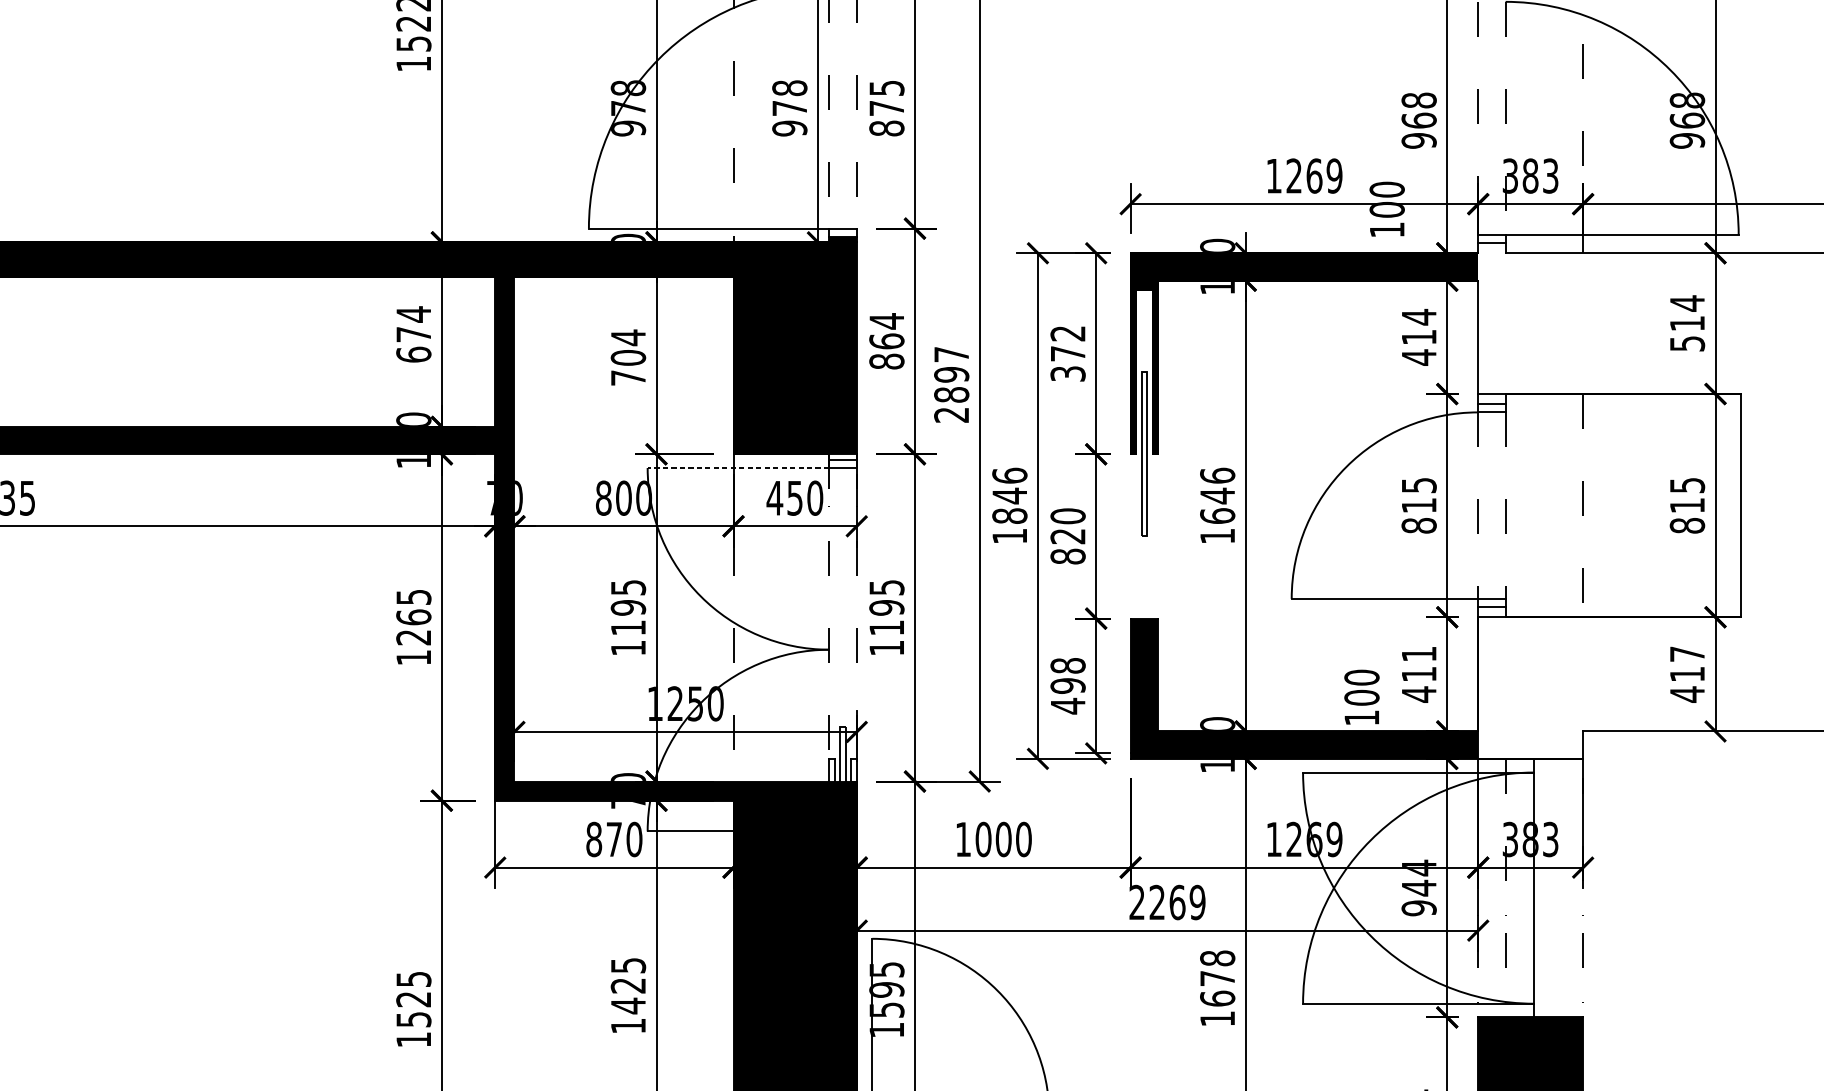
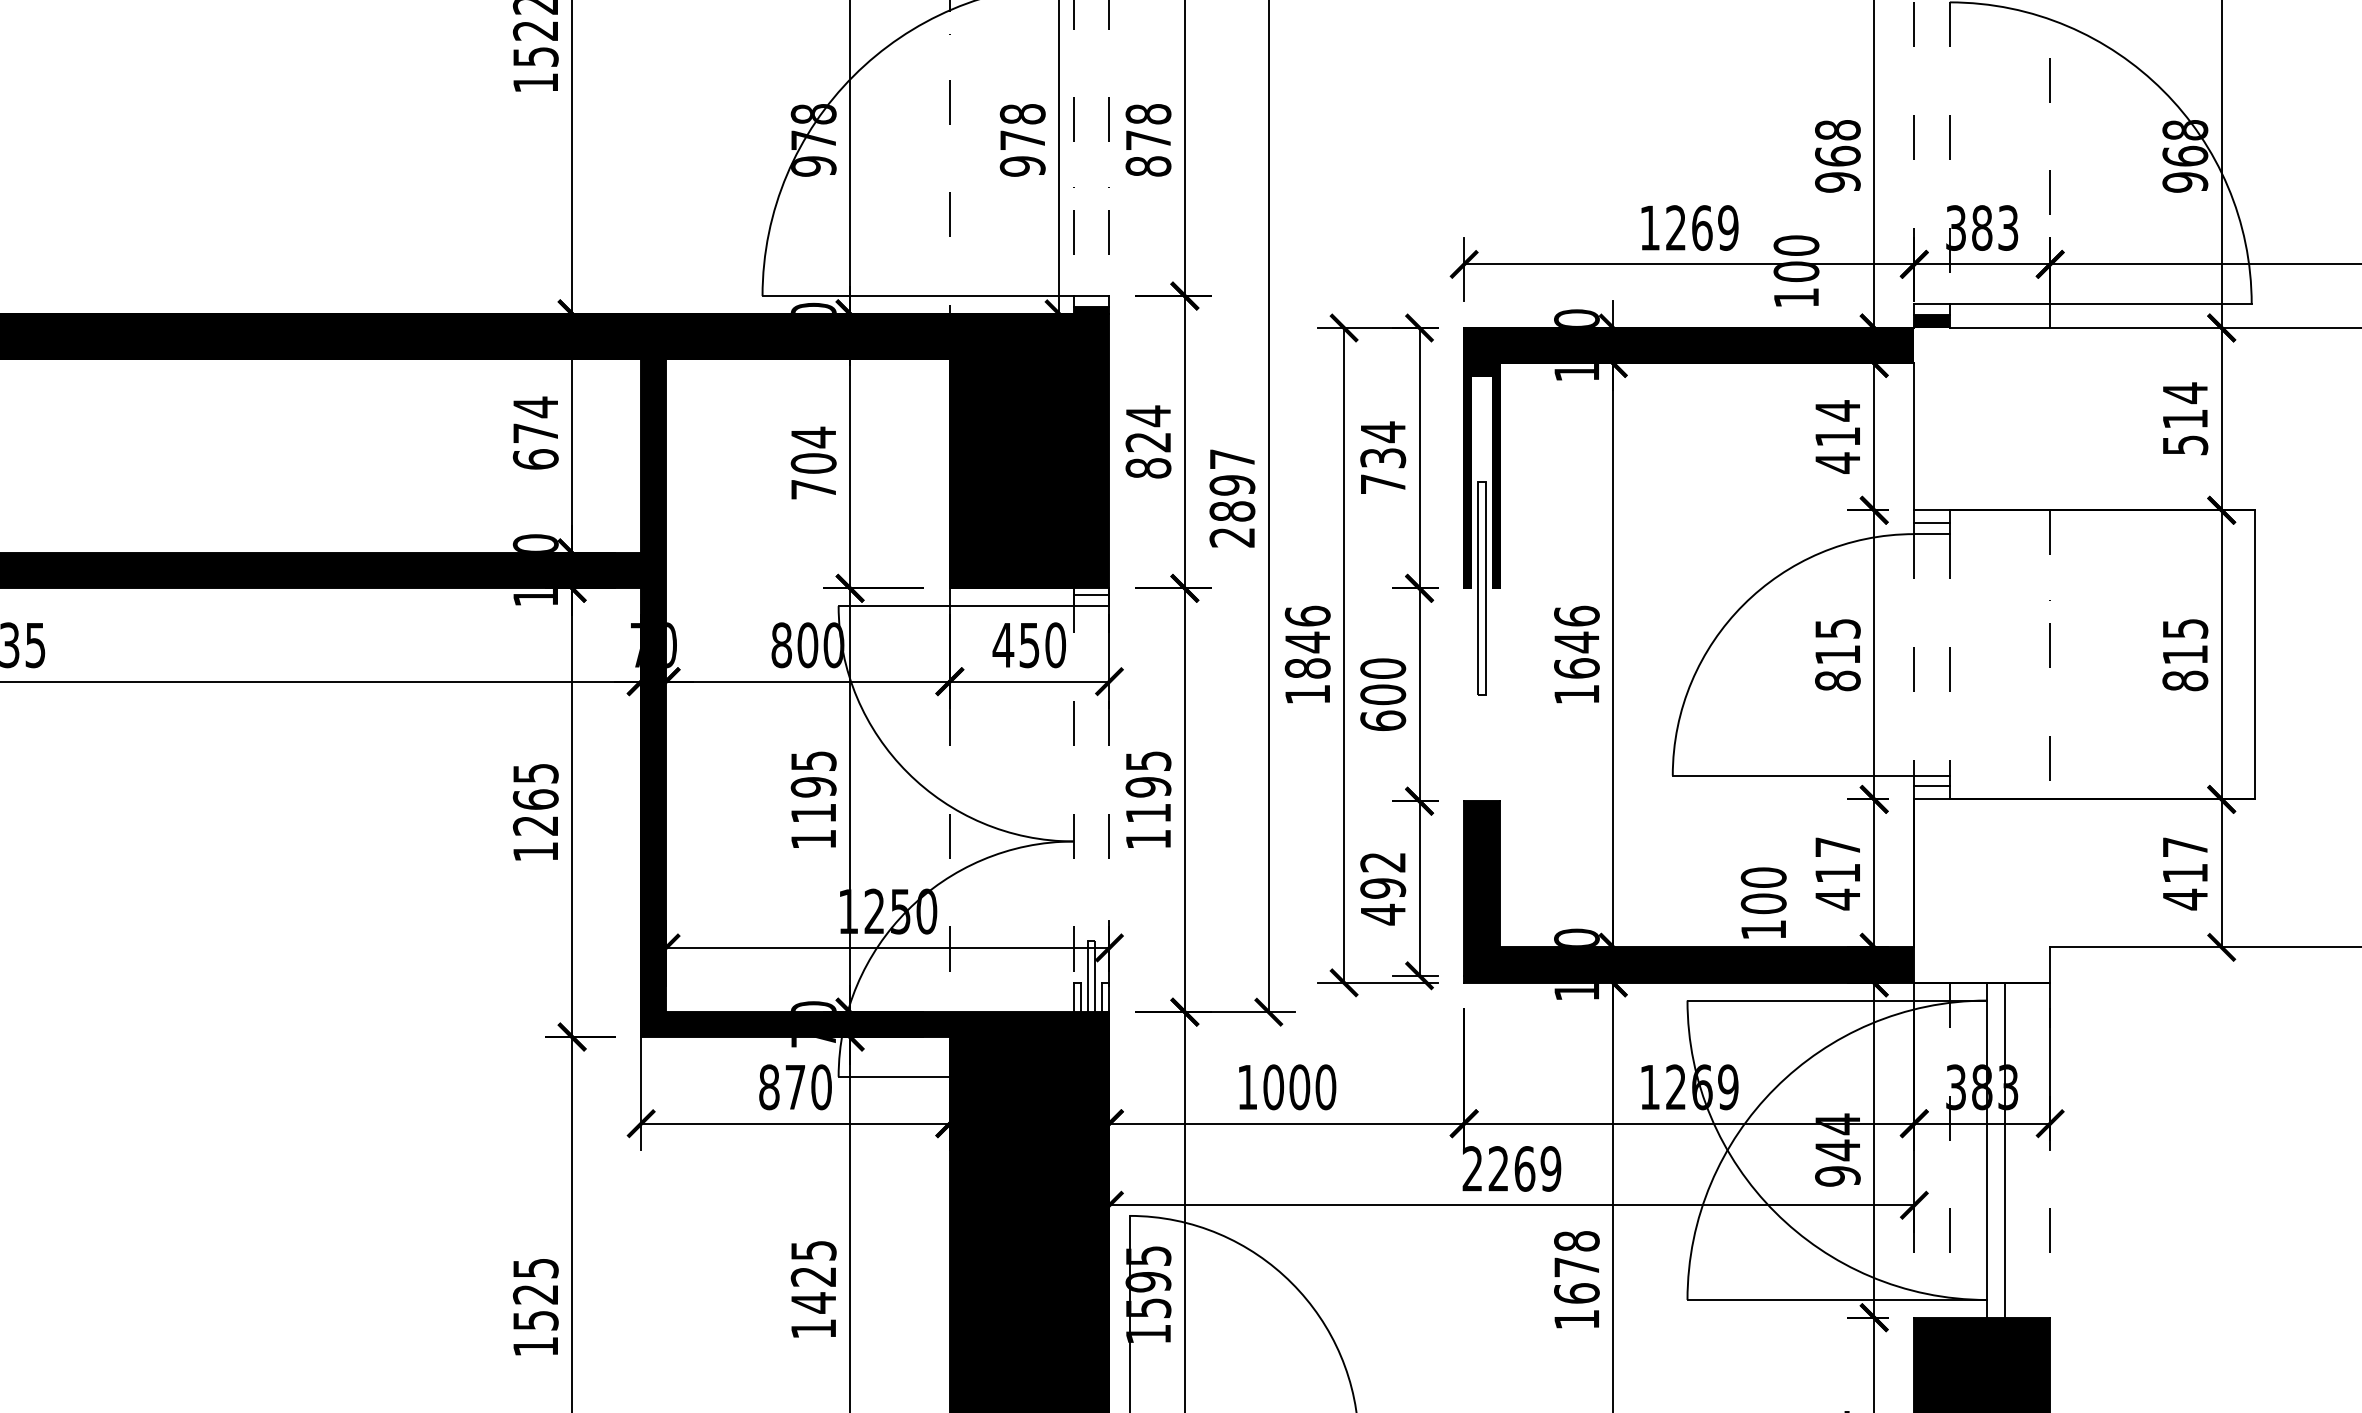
text: (886, 88) -> (1148, 114), 875 -> 878
fill: (1491, 248) -> (1931, 321), added
text: (886, 340) -> (1148, 441), 864 -> 824
text: (1068, 353) -> (1383, 457), 372 -> 734
line: (738, 468) -> (956, 606), dashed -> solid
text: (1068, 546) -> (1383, 707), 820 -> 600
text: (1418, 653) -> (1837, 846), 411 -> 417
text: (1068, 665) -> (1383, 862), 498 -> 492
line: (1547, 887) -> (2004, 1149), added

